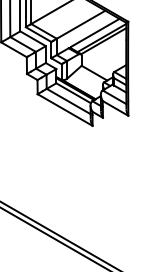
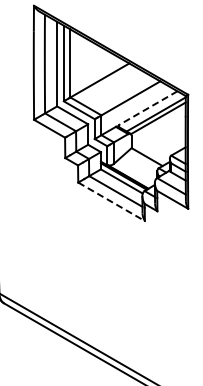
line: (95, 33) -> (148, 108), solid -> dashed
line: (65, 110) -> (112, 202), solid -> dashed

